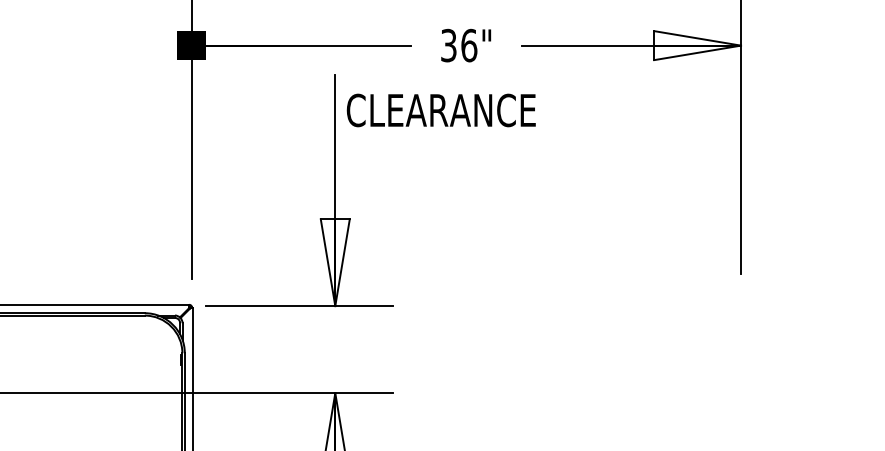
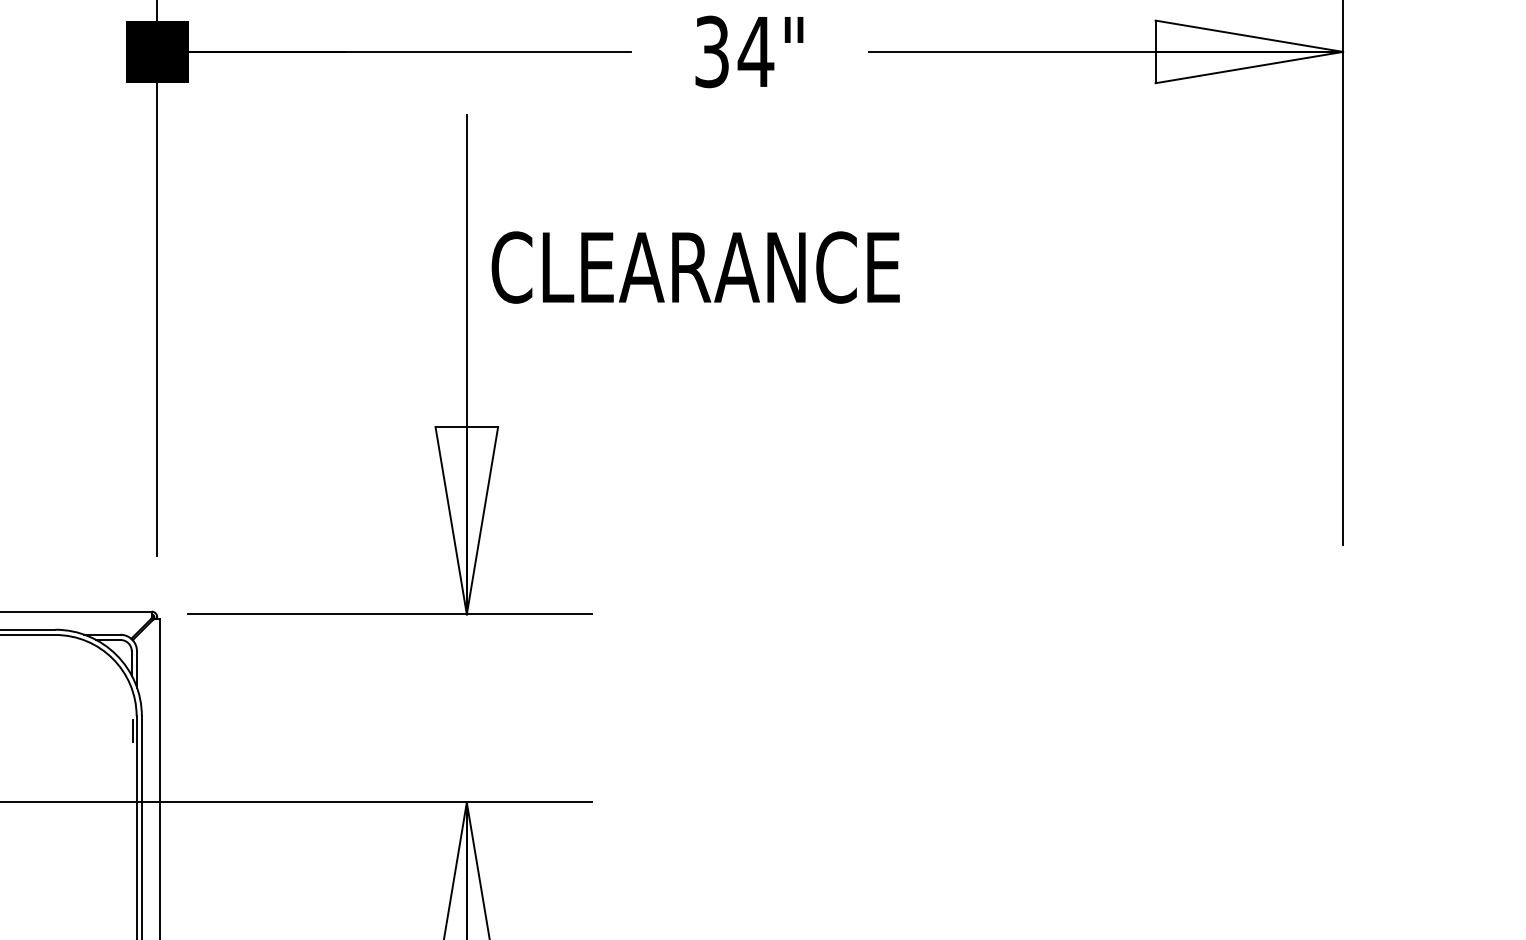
text: (468, 45) -> (754, 51), 36" -> 34"
text: (440, 110) -> (694, 267), moved

